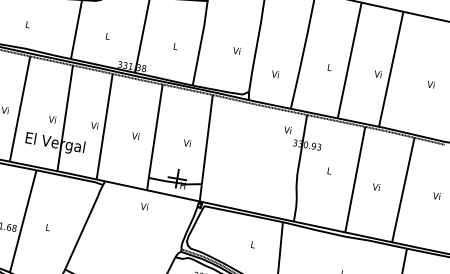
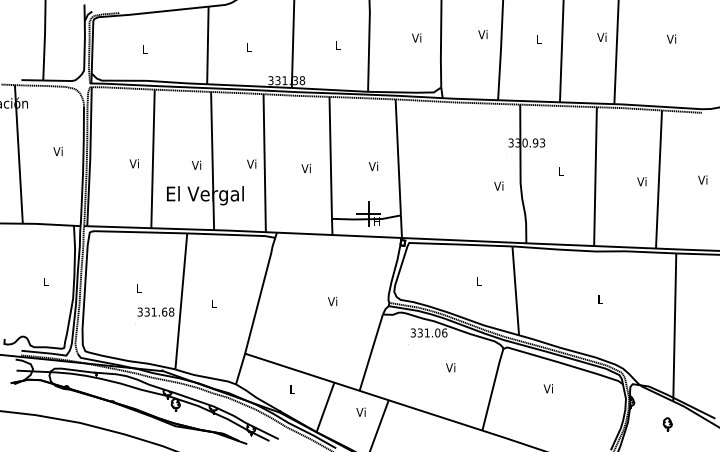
text: (275, 74) -> (482, 34), moved
text: (287, 129) -> (498, 185), moved
text: (375, 186) -> (641, 181), moved
text: (144, 205) -> (332, 300), moved

